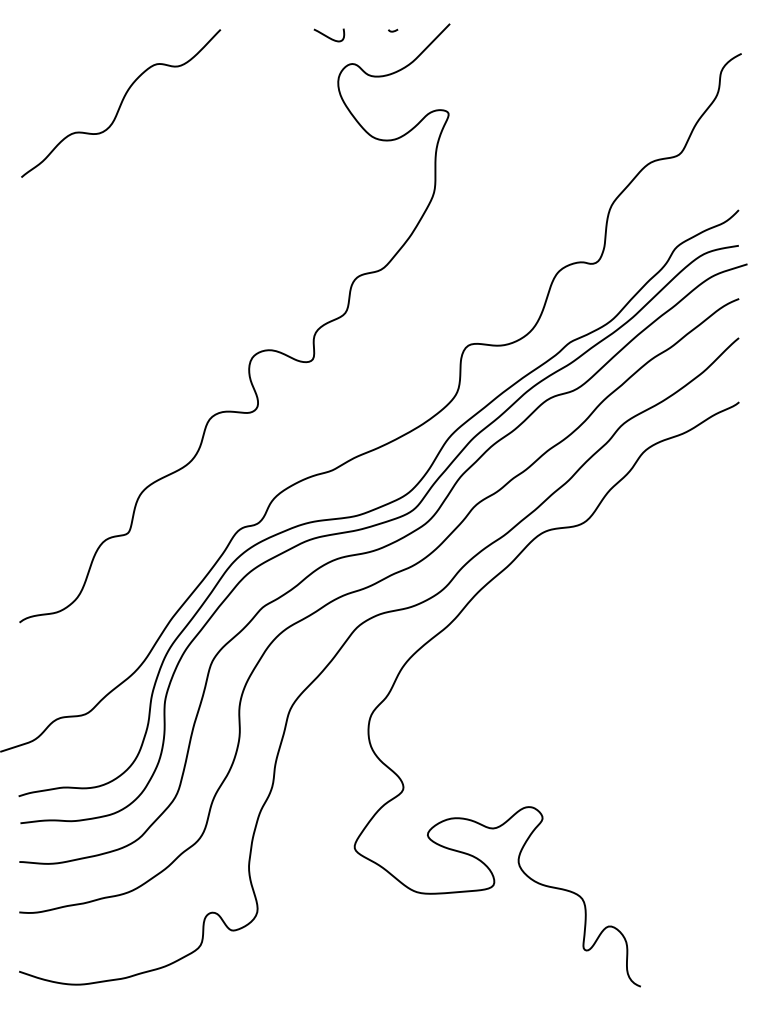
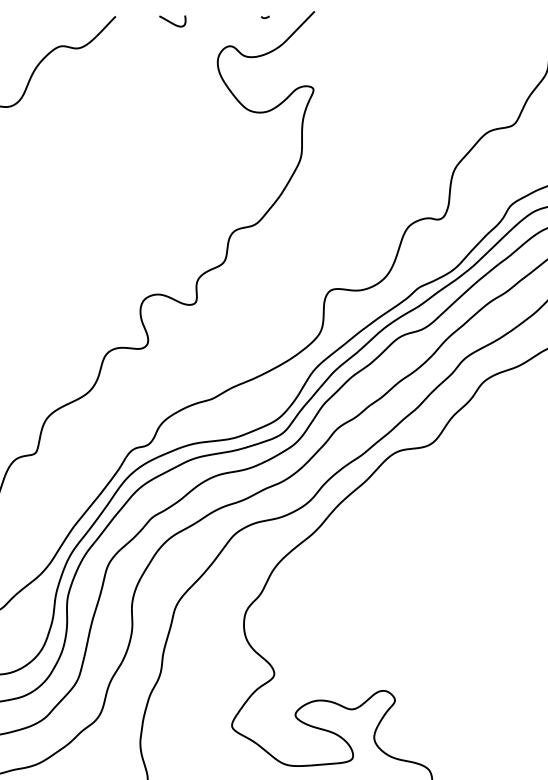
curve: (328, 36) -> (172, 22), moved

